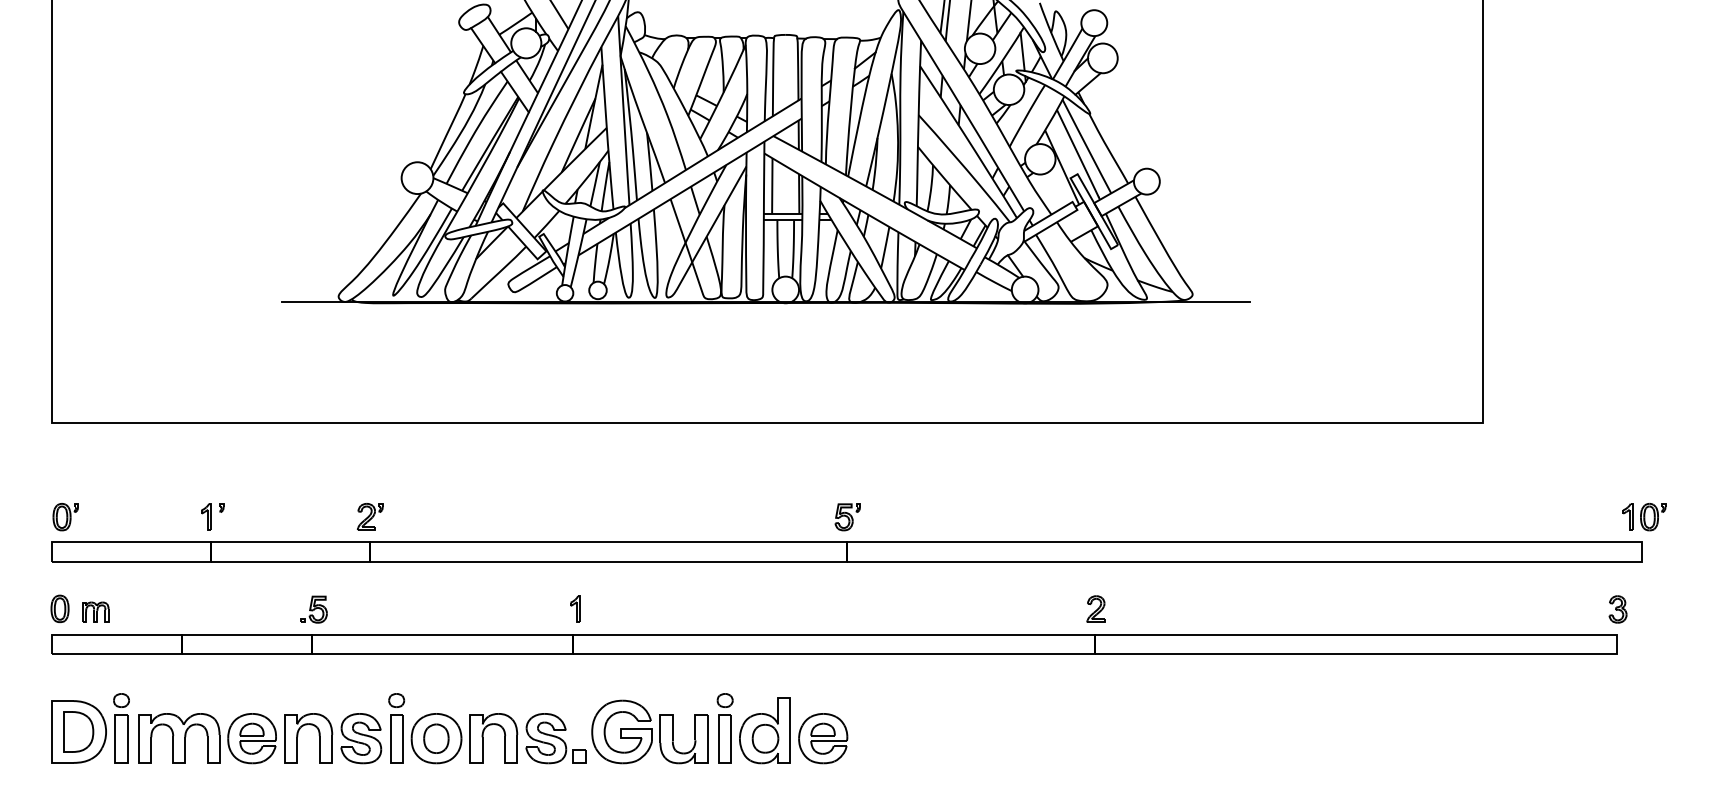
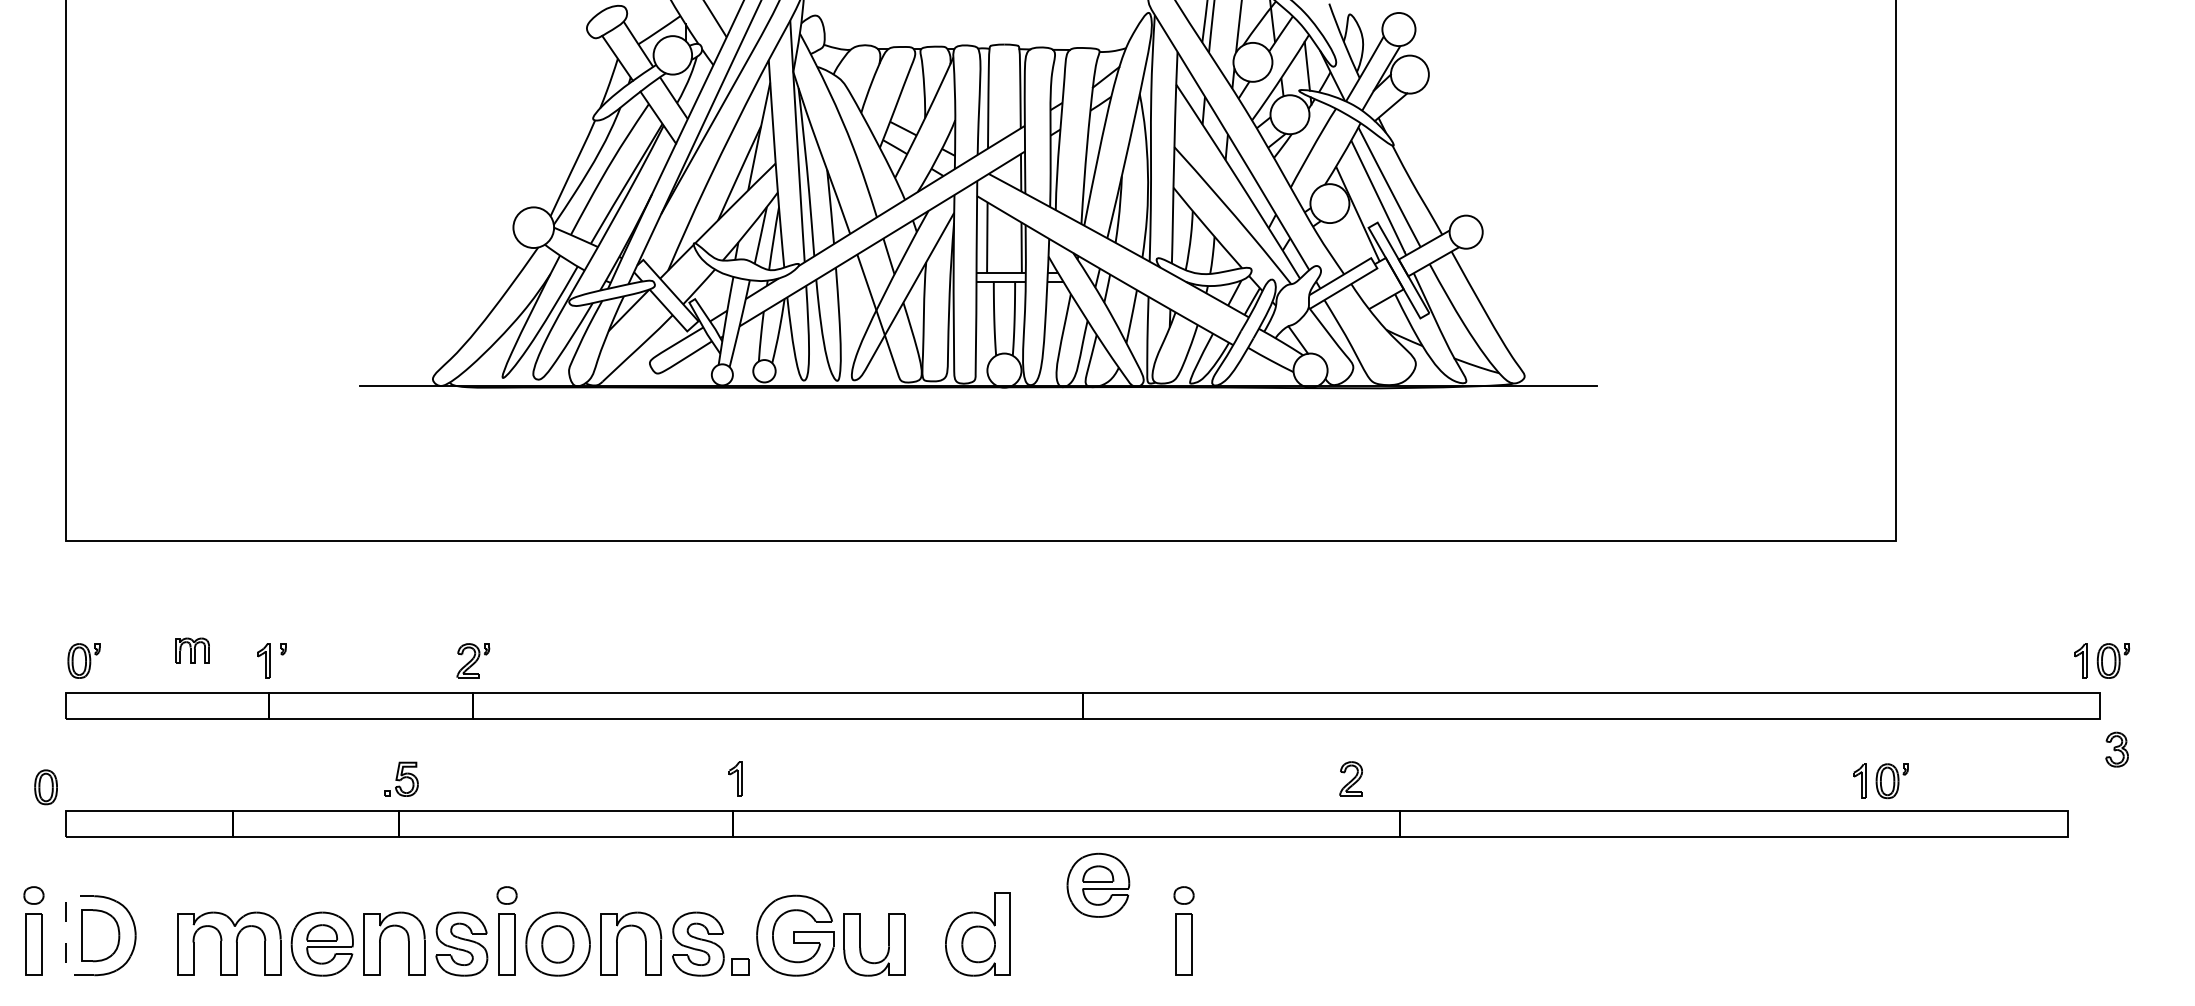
part: (847, 517) -> (1083, 661), removed
part: (59, 608) -> (45, 786), moved
part: (1095, 608) -> (1350, 777), moved
part: (1617, 609) -> (2116, 749), moved
part: (95, 611) -> (192, 650), moved
part: (1471, 611) -> (1881, 781), added
part: (121, 728) -> (33, 931), moved
part: (724, 728) -> (1183, 931), moved
line: (51, 732) -> (65, 936), solid -> dashed
part: (823, 738) -> (1098, 885), moved

